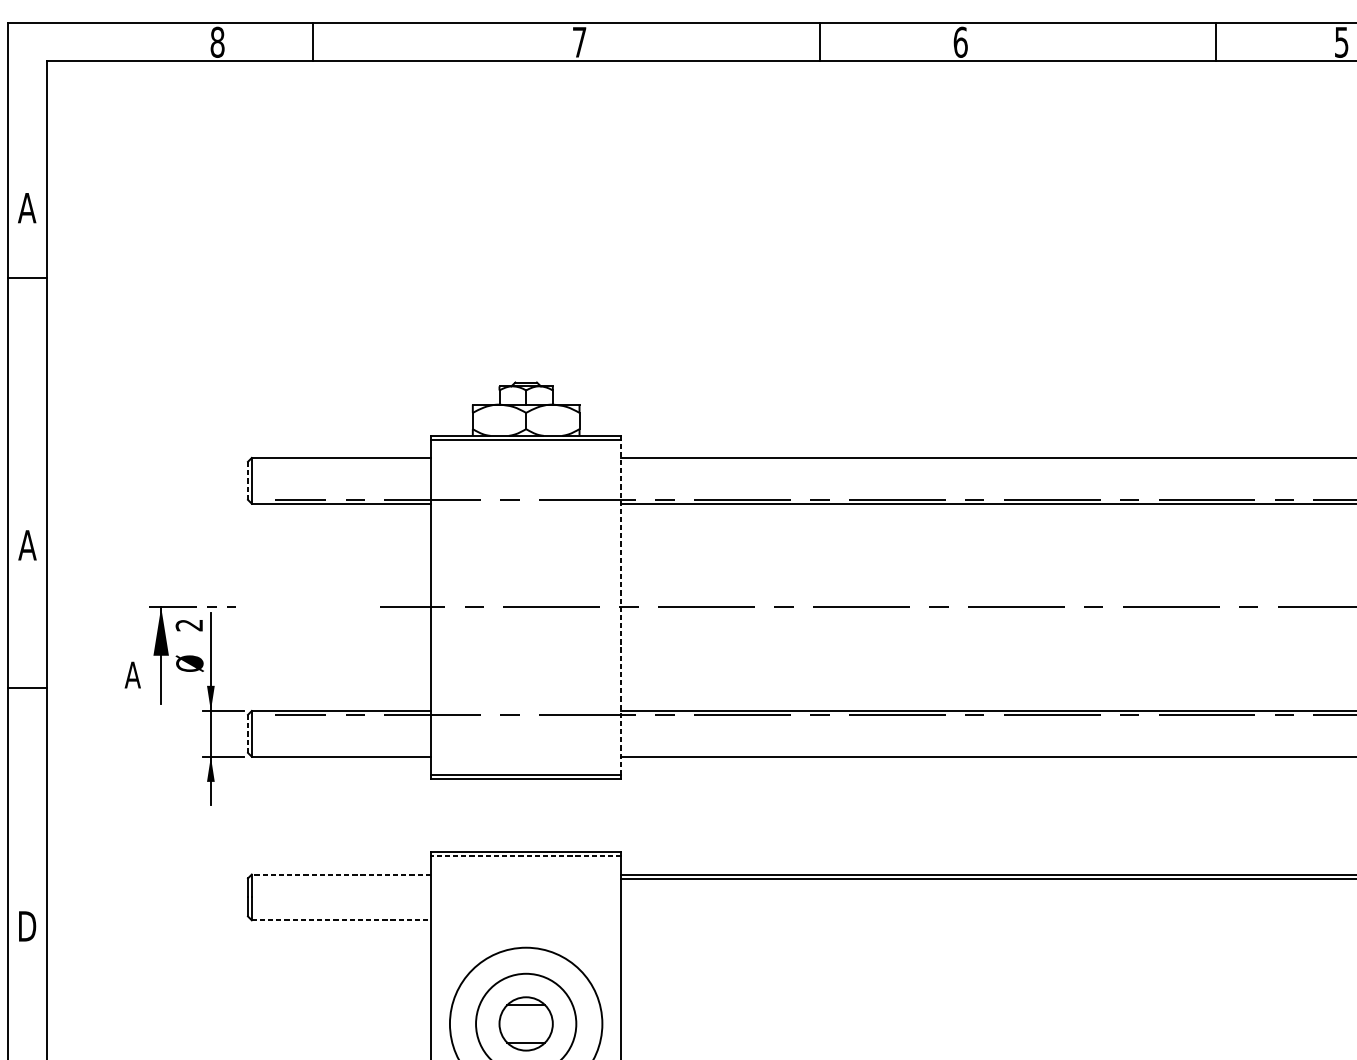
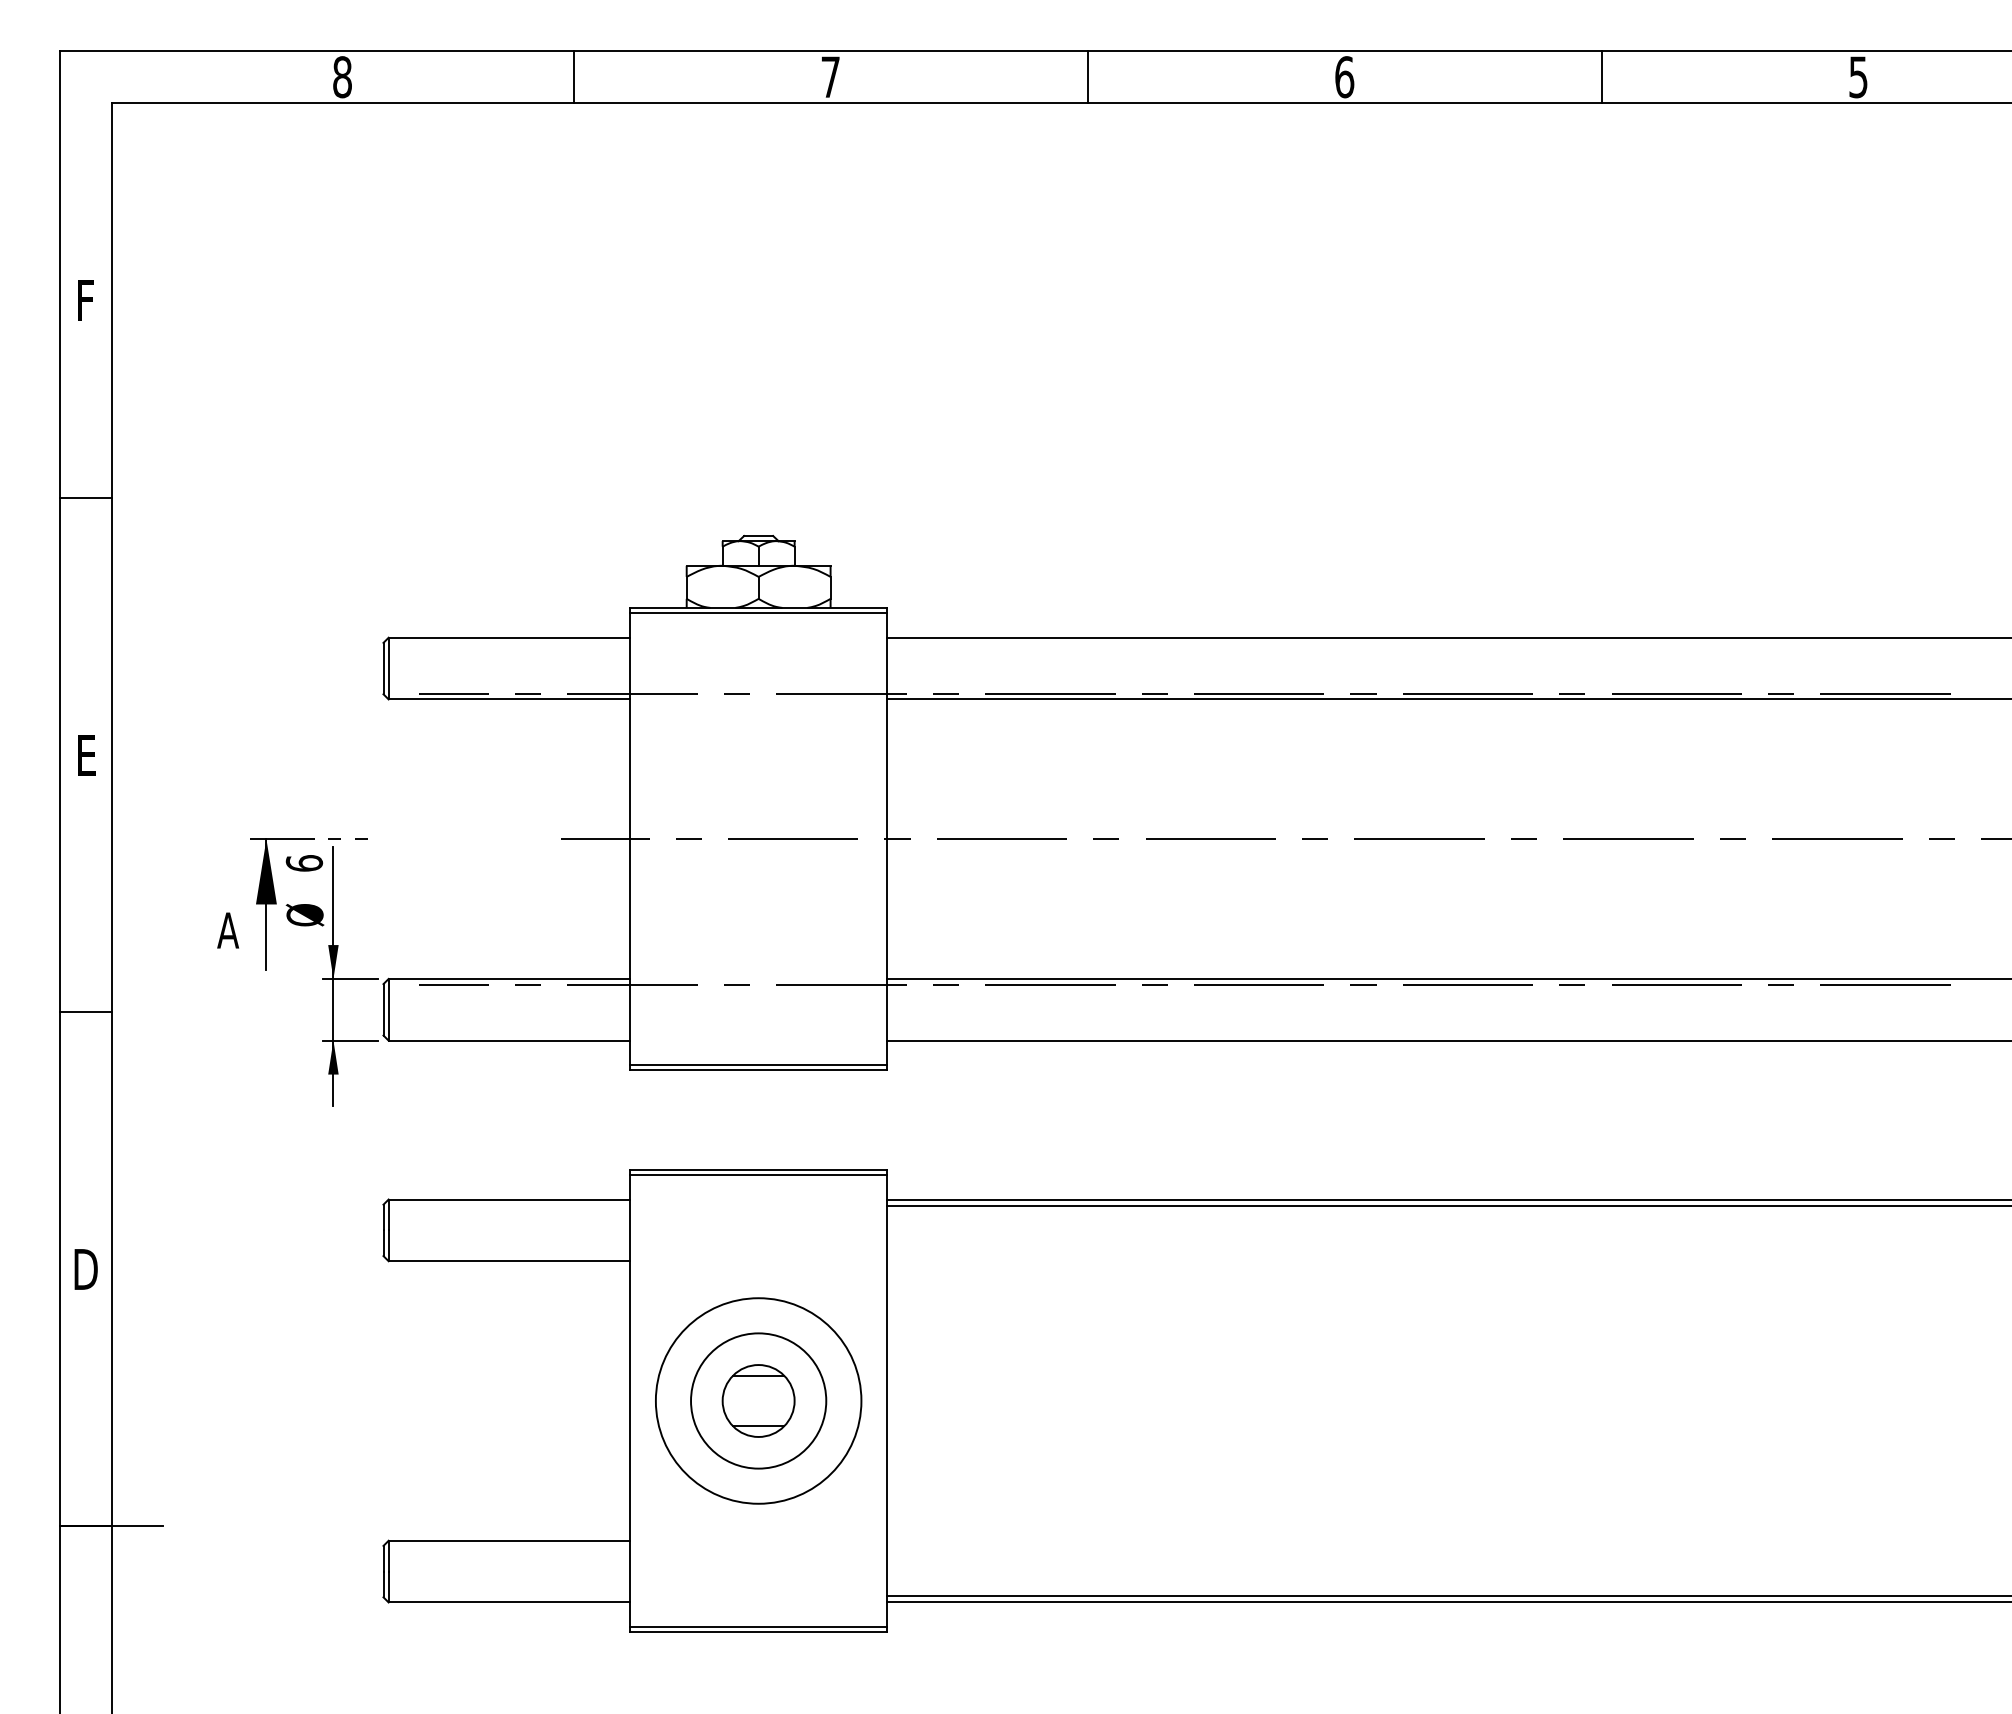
line: (313, 41) -> (574, 76), moved
line: (820, 41) -> (1088, 76), moved
line: (1216, 41) -> (1602, 76), moved
text: (27, 207) -> (85, 300), A -> F
line: (27, 277) -> (85, 498), moved
line: (248, 480) -> (383, 668), dashed -> solid
text: (27, 545) -> (85, 755), A -> E
line: (621, 606) -> (887, 838), dashed -> solid
text: (189, 625) -> (304, 863), 2 -> 6
line: (27, 687) -> (85, 1012), moved
line: (248, 733) -> (383, 1009), dashed -> solid
line: (526, 855) -> (758, 1174), dashed -> solid
line: (341, 874) -> (509, 1199), dashed -> solid
line: (341, 920) -> (509, 1261), dashed -> solid

